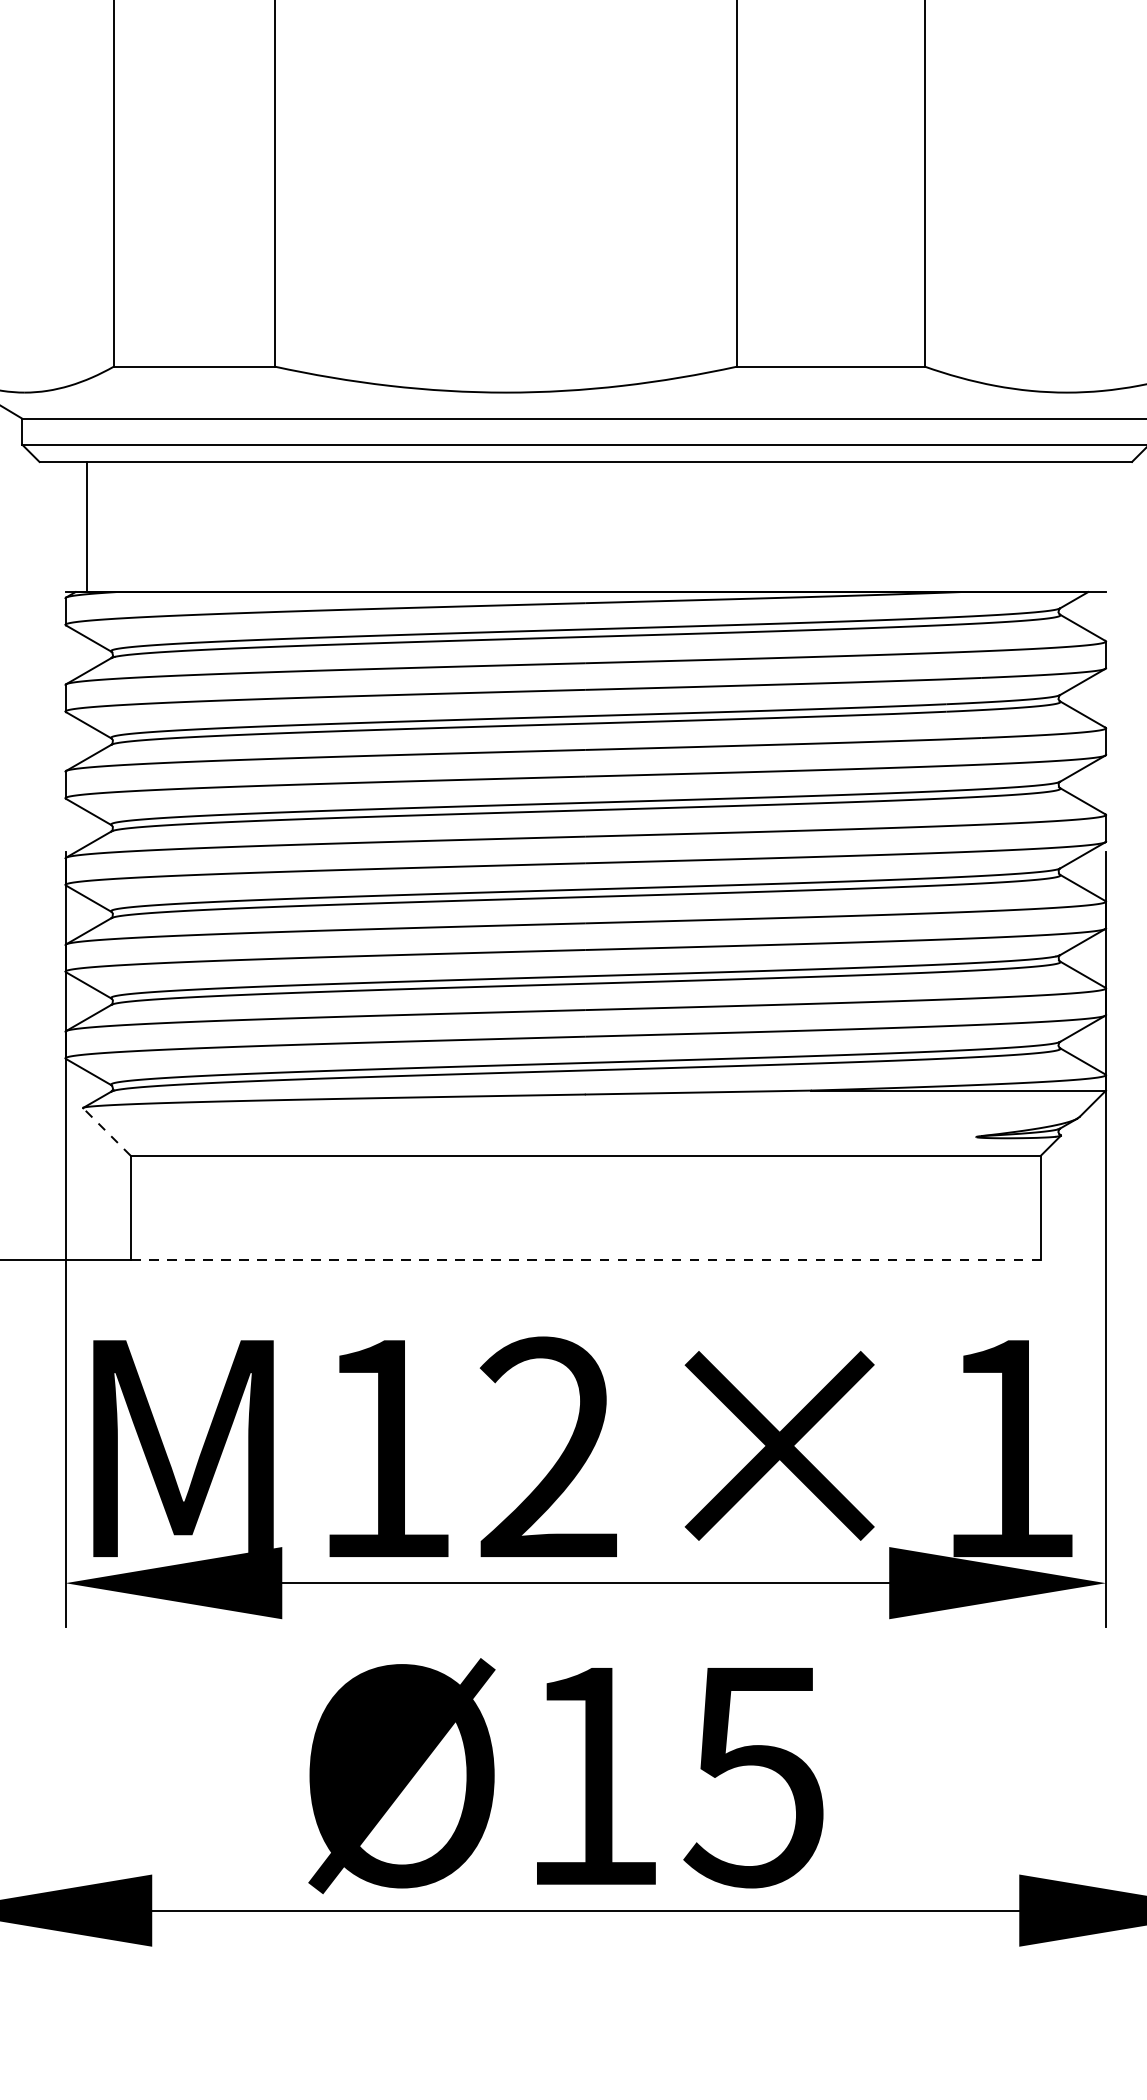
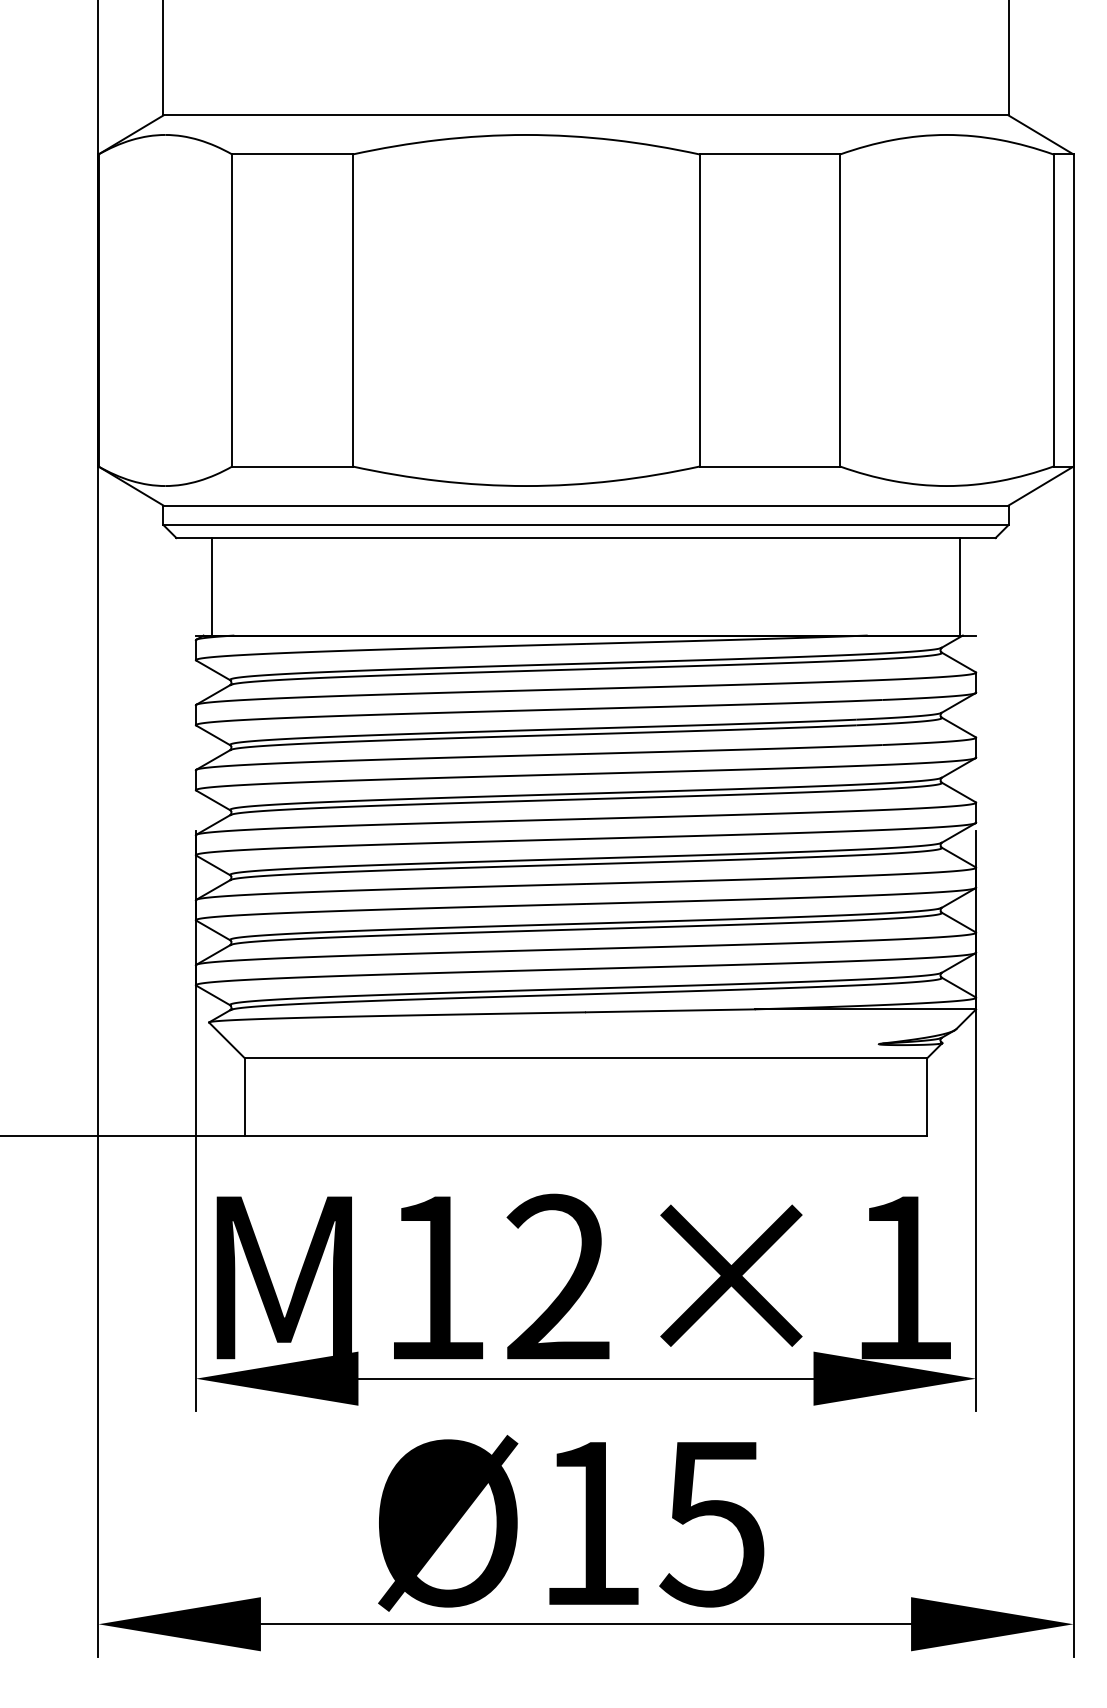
line: (1083, 526) -> (959, 586), added
line: (106, 1132) -> (226, 1040), dashed -> solid
line: (585, 1260) -> (585, 1136), dashed -> solid

